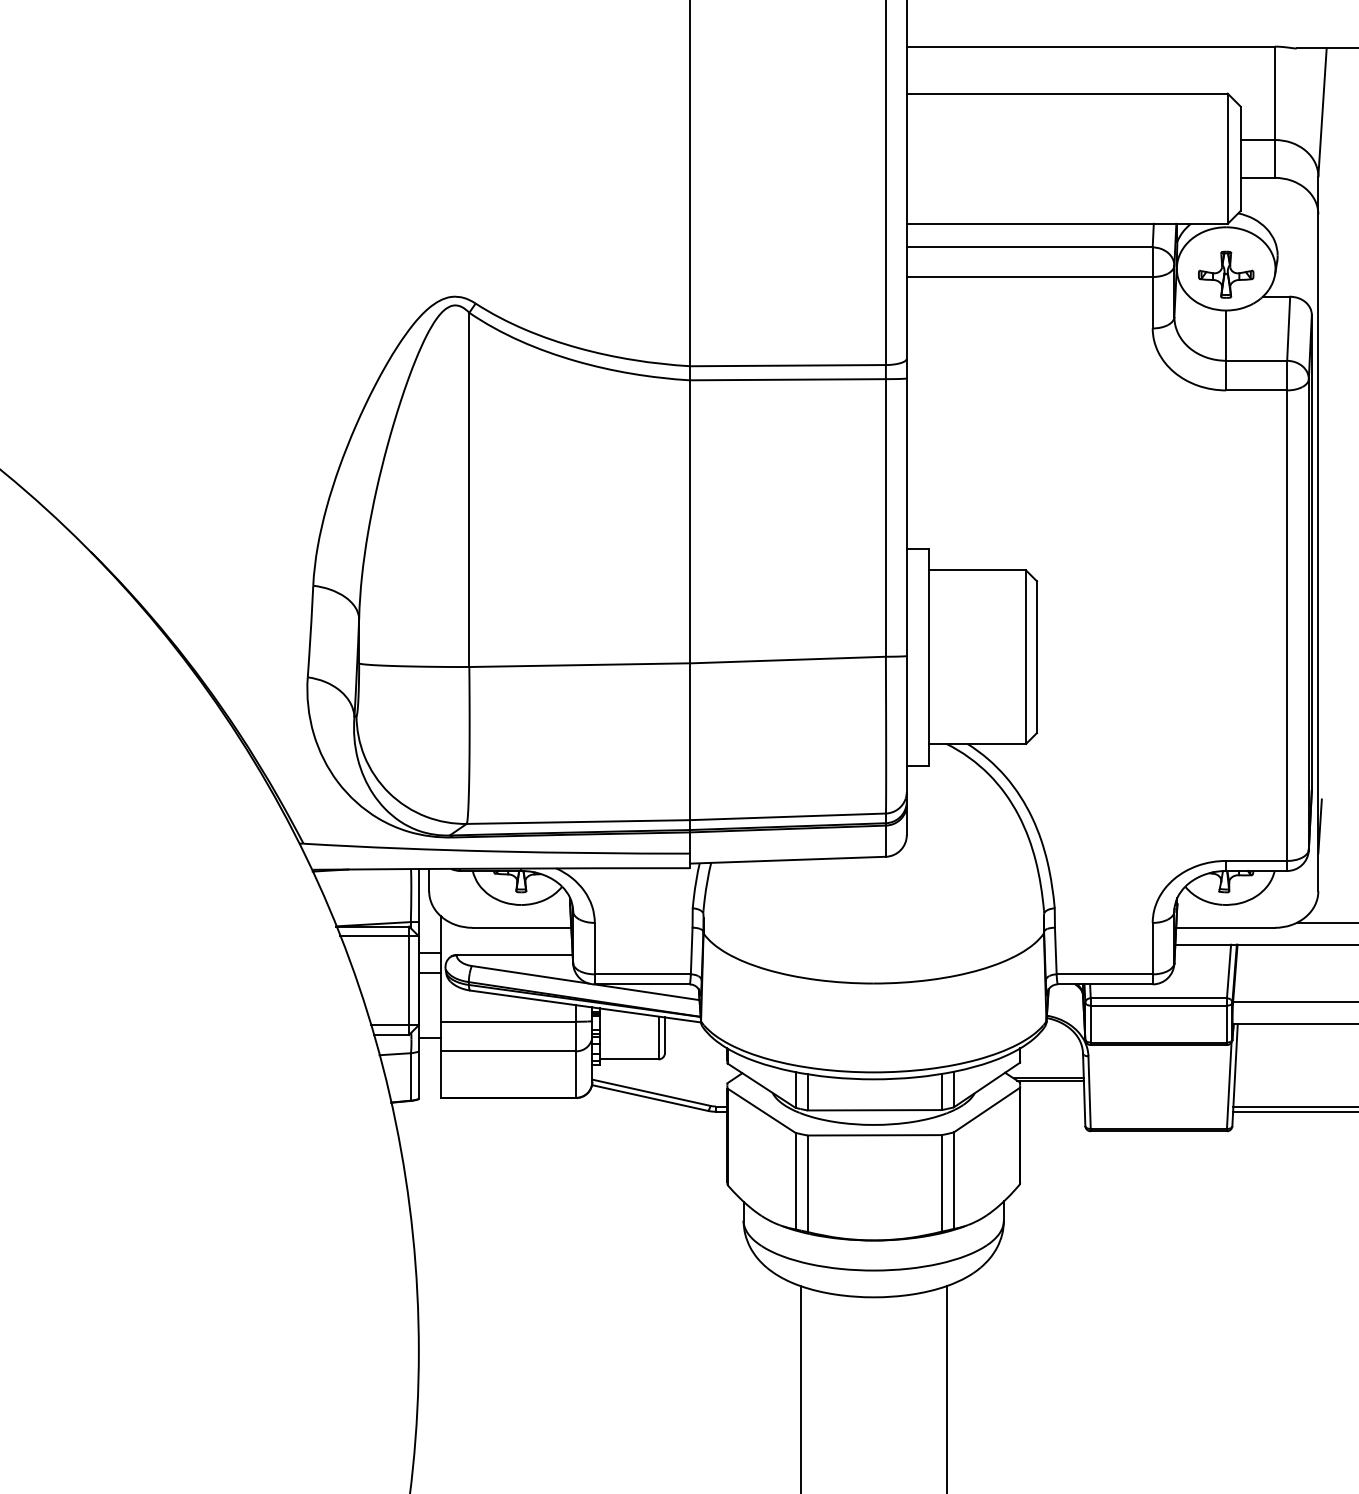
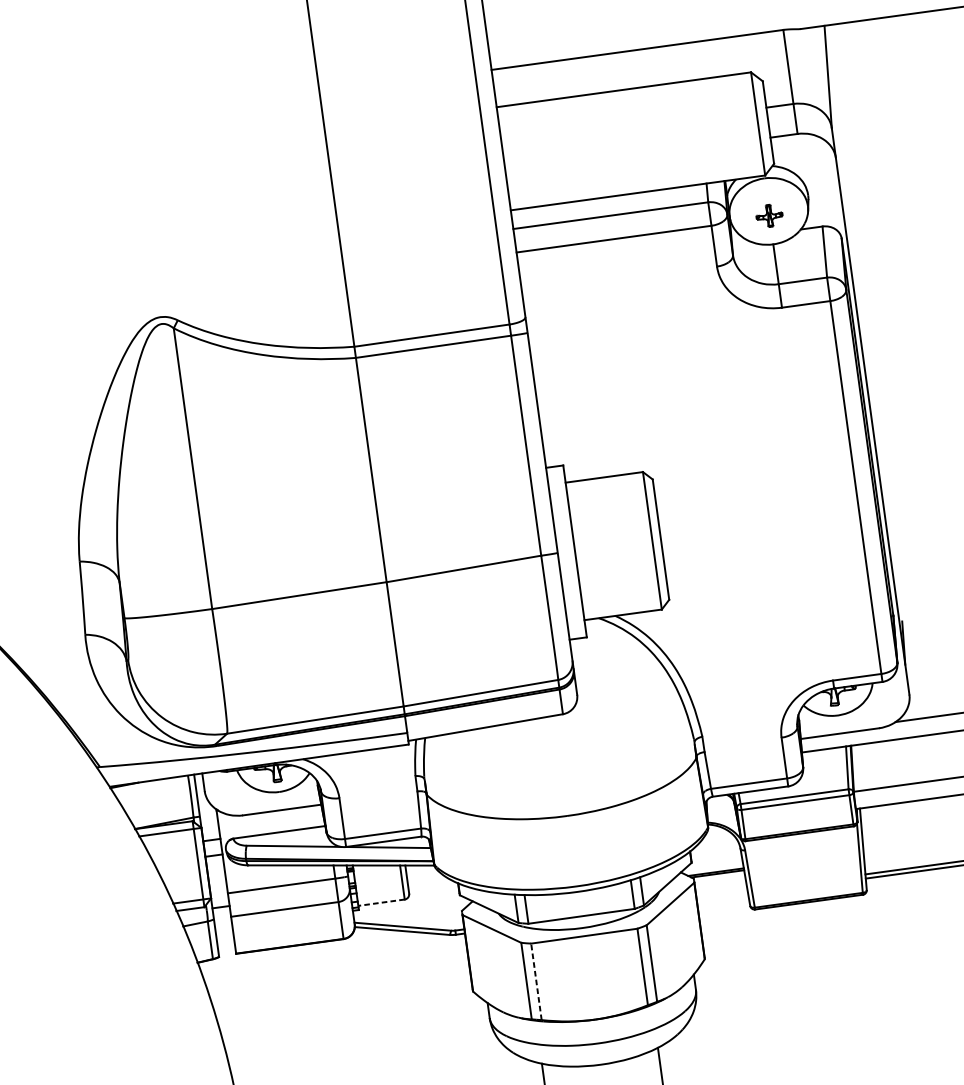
part: (1226, 274) -> (769, 215), size x0.6
line: (628, 1059) -> (380, 902), solid -> dashed
line: (807, 1183) -> (536, 981), solid -> dashed

